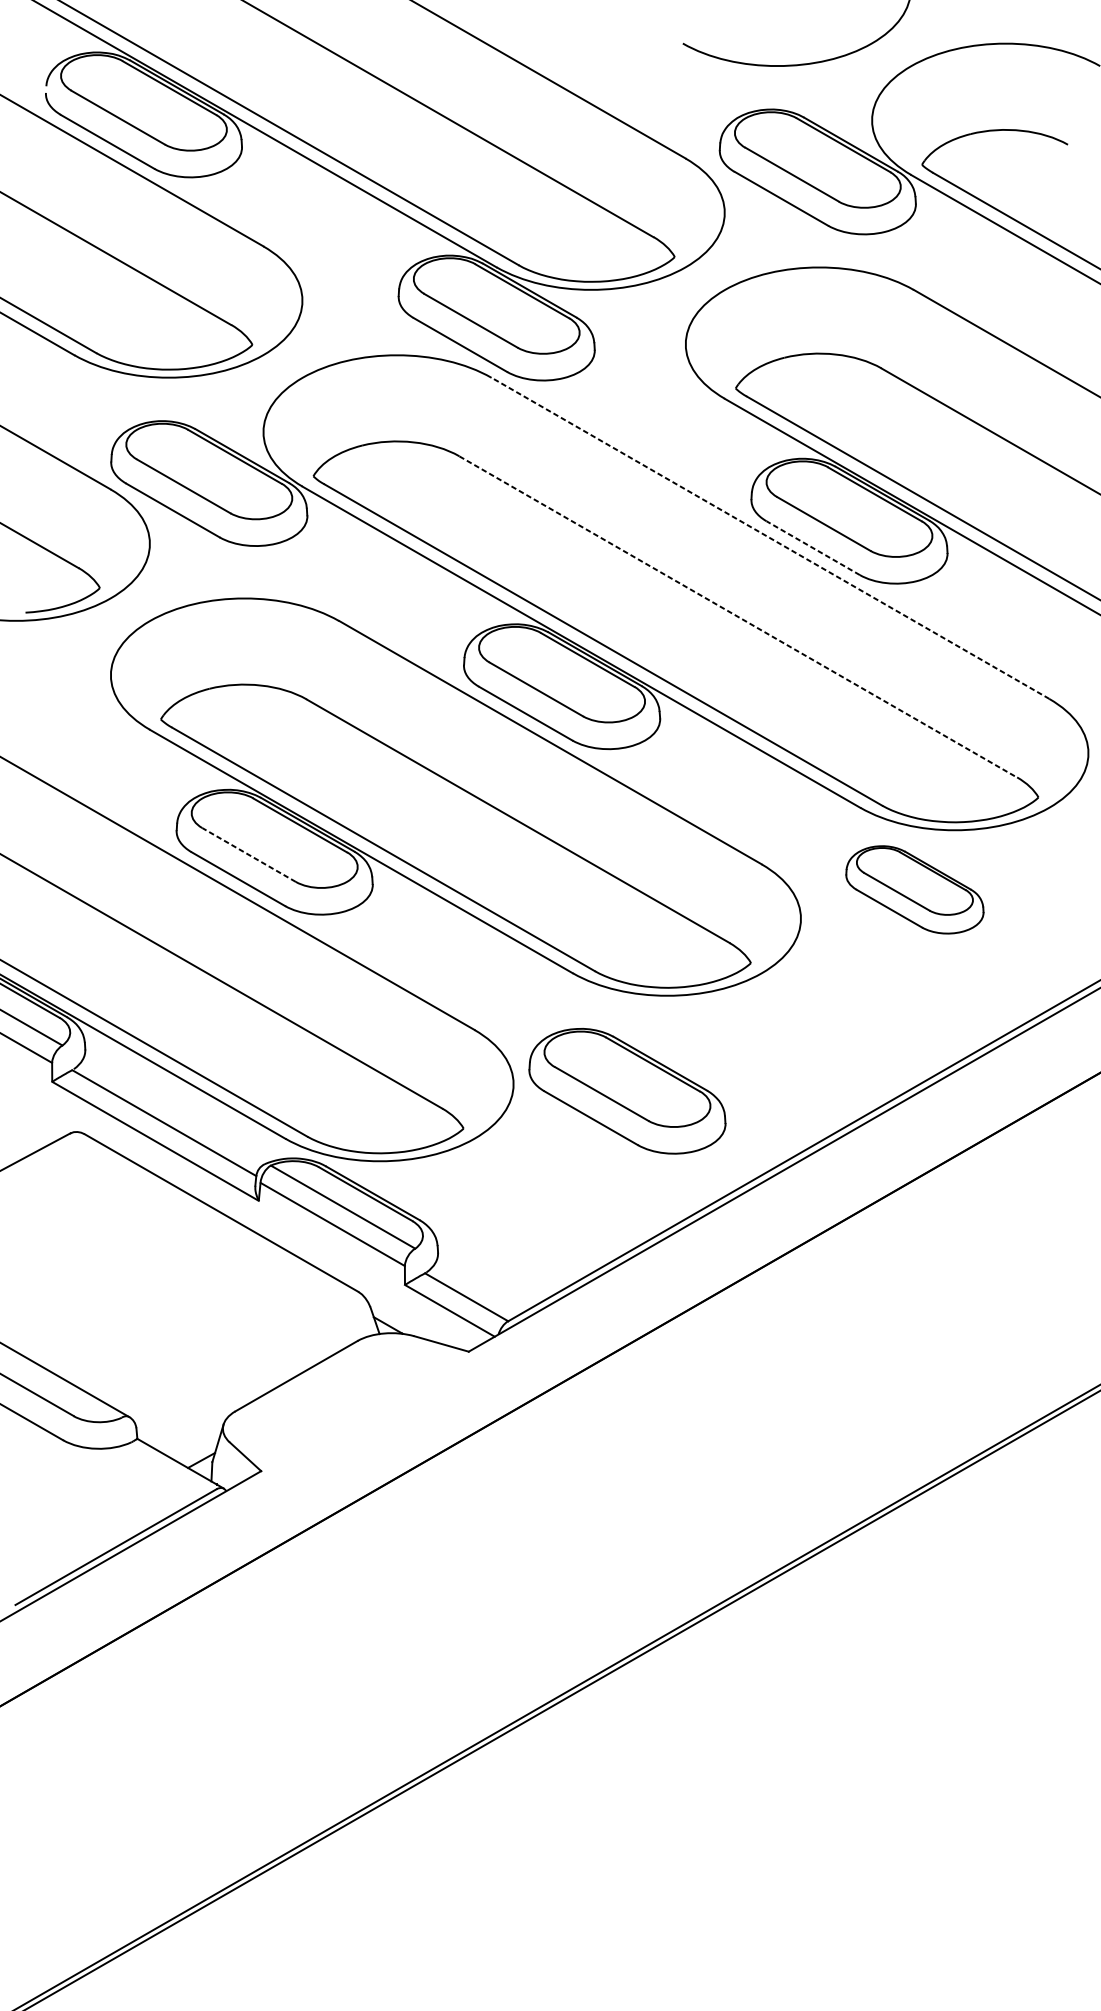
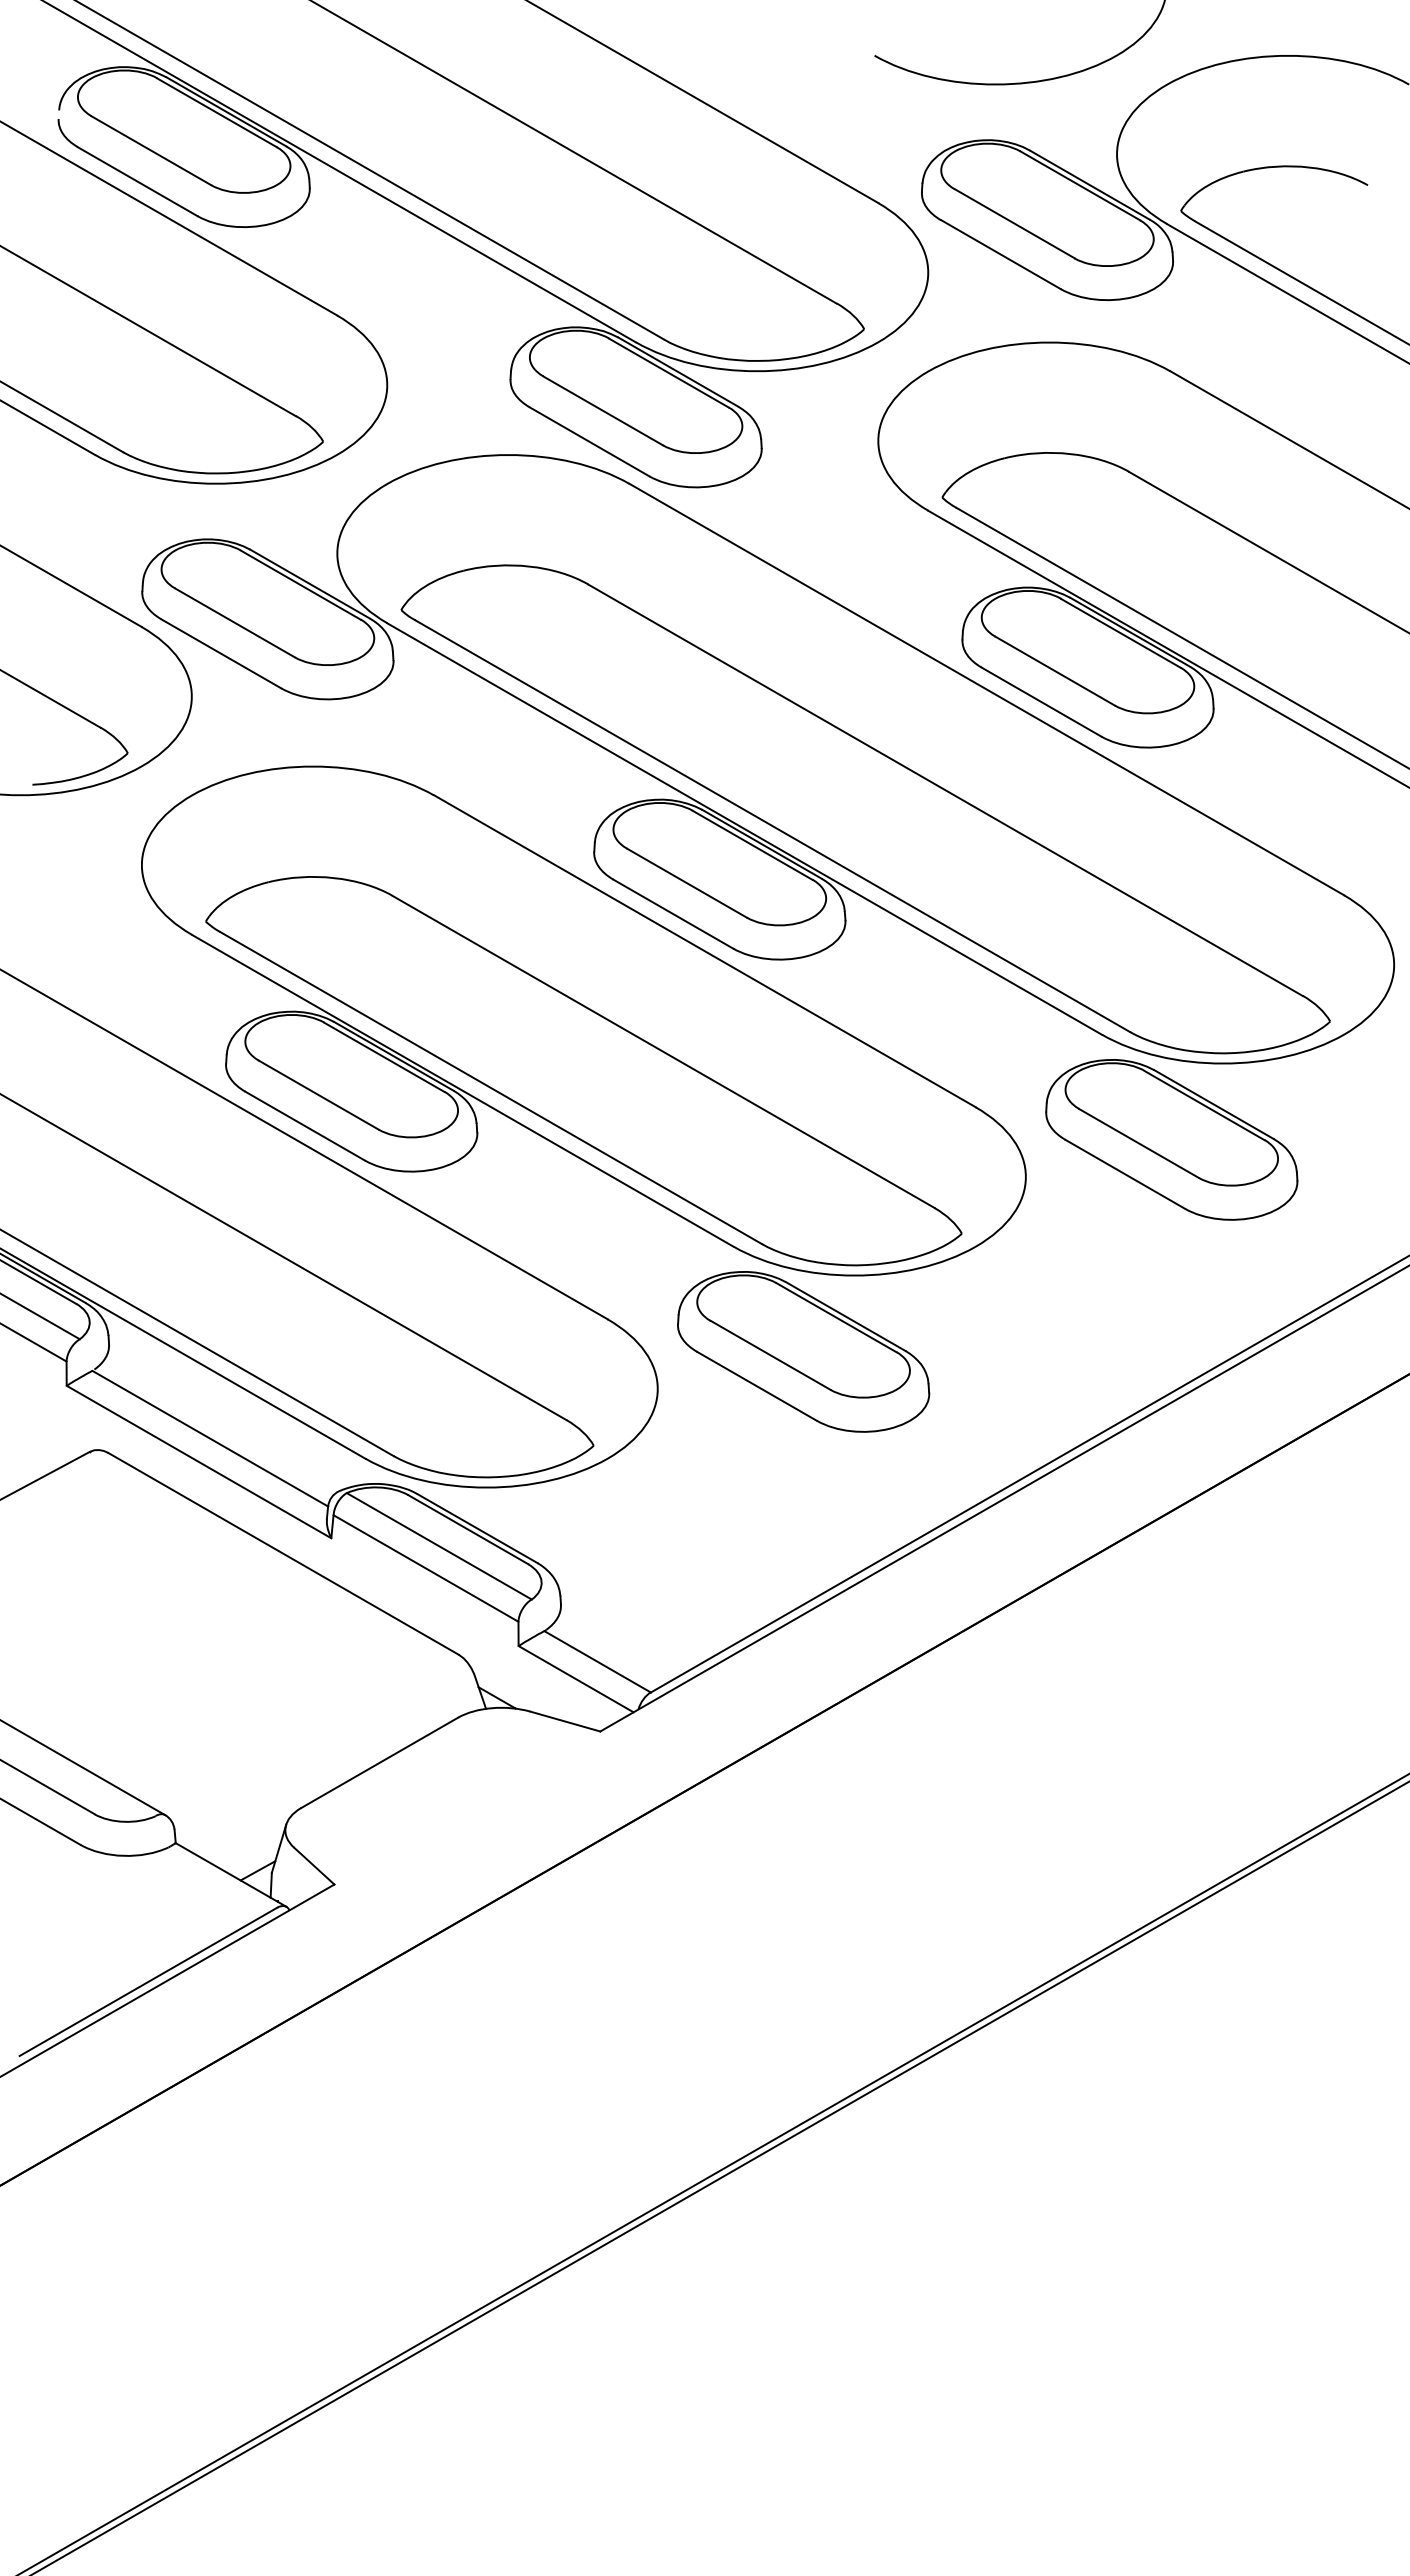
line: (770, 538) -> (986, 689), dashed -> solid
line: (813, 548) -> (1041, 702), dashed -> solid
line: (738, 617) -> (945, 790), dashed -> solid
line: (248, 854) -> (318, 1094), dashed -> solid
part: (914, 889) -> (1171, 1139), size x1.43
part: (627, 1090) -> (803, 1351), moved

